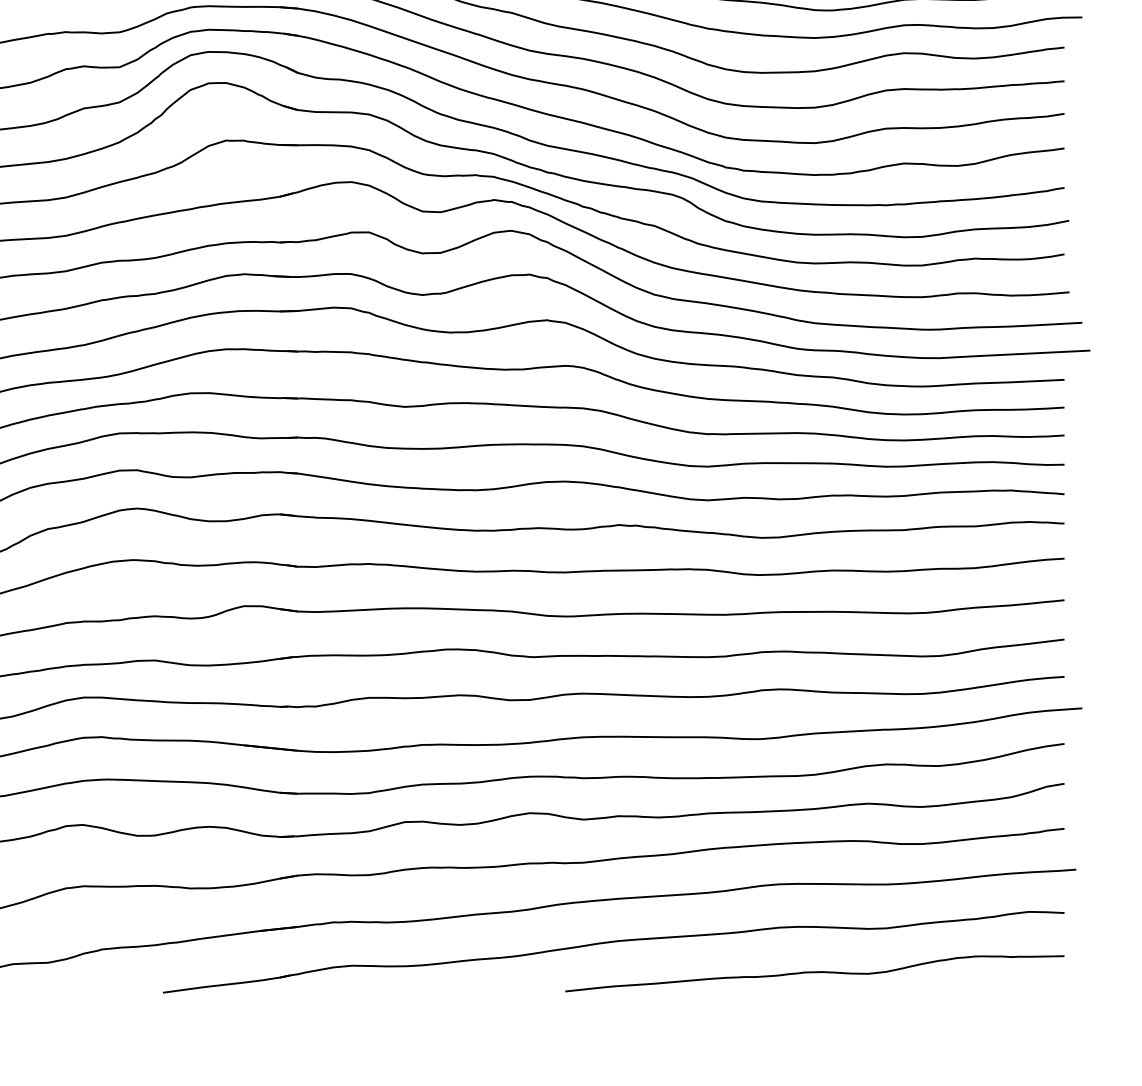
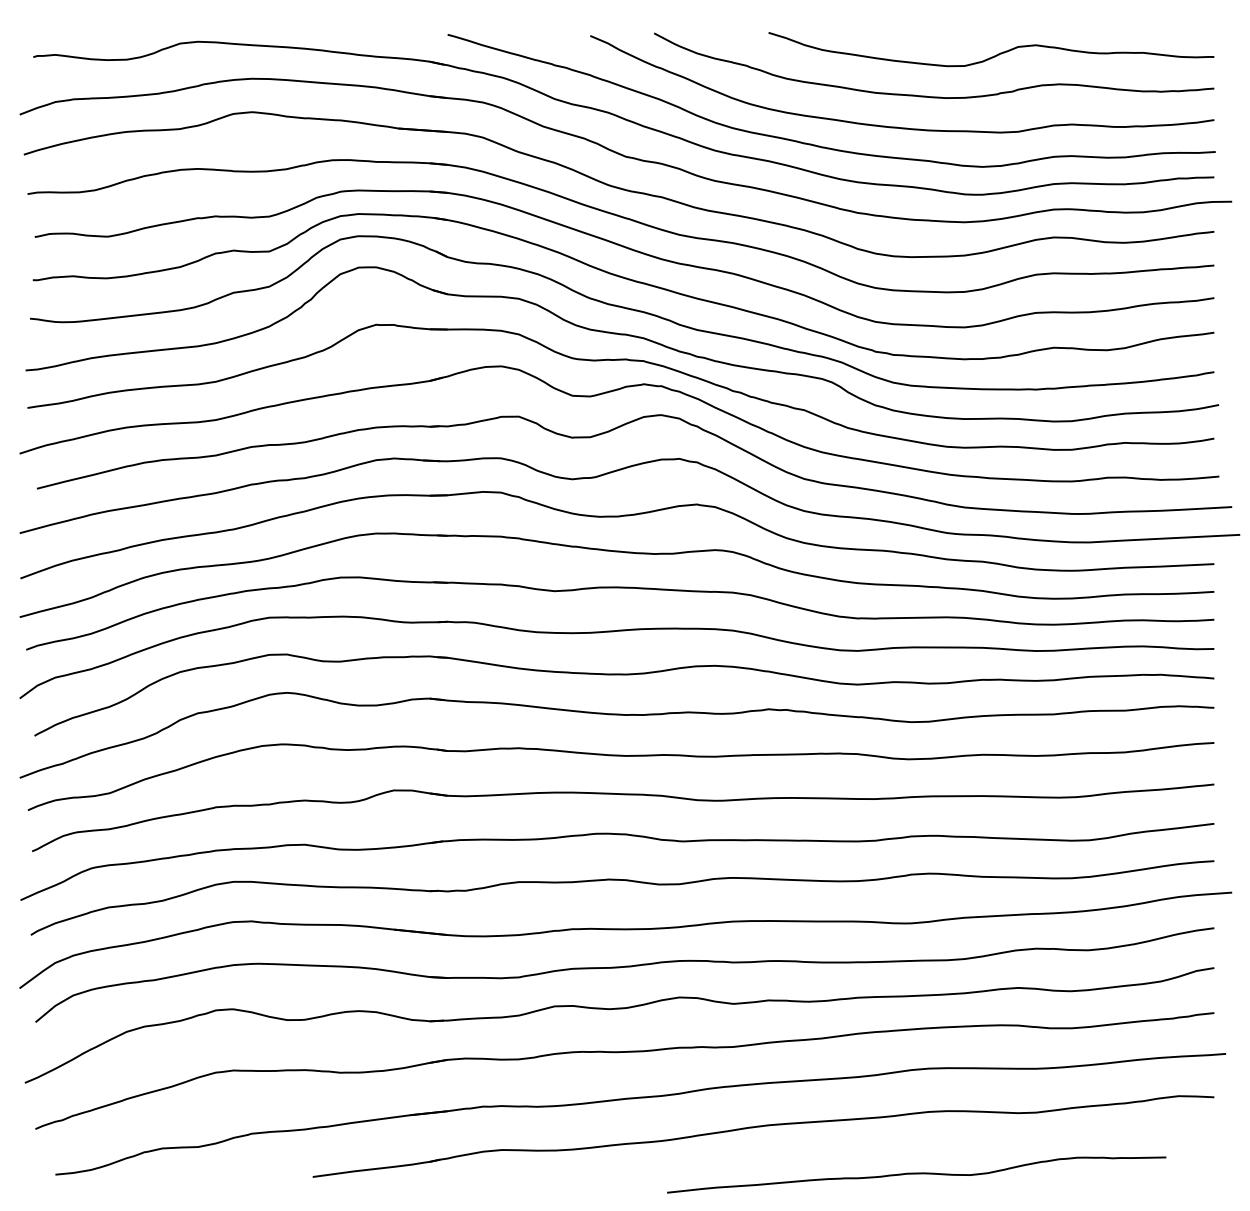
curve: (814, 973) -> (916, 1174), moved

